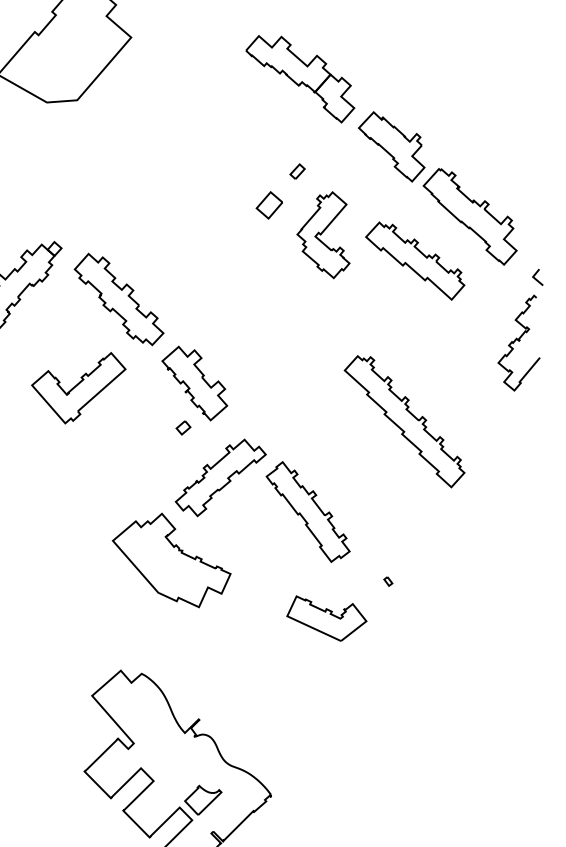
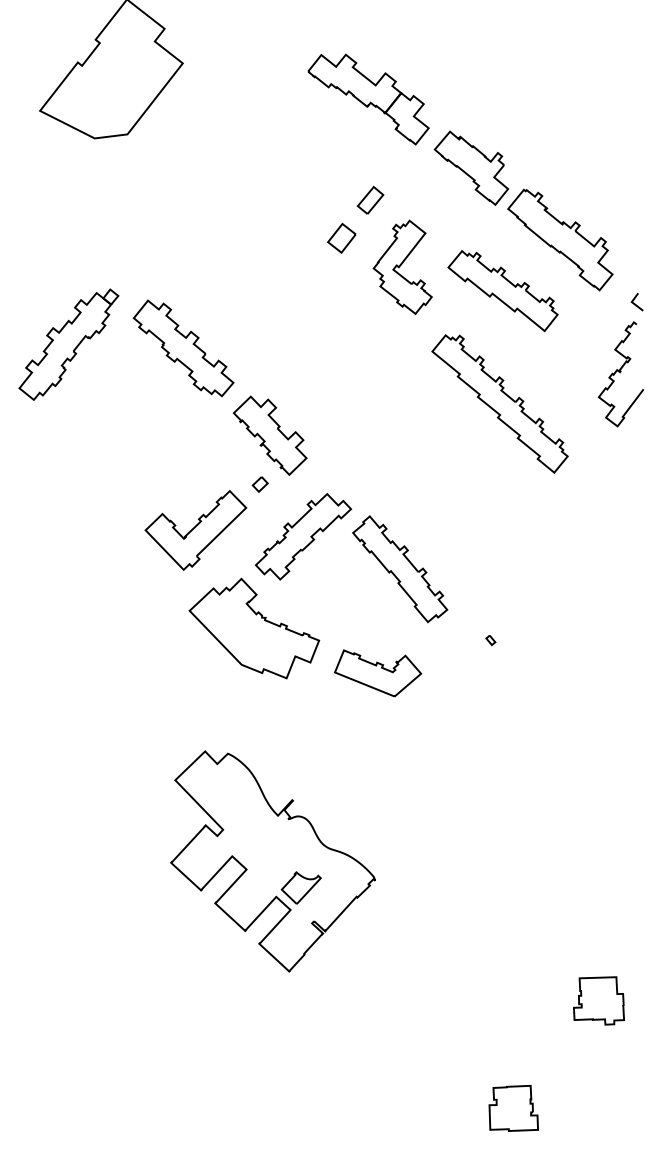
part: (297, 171) -> (370, 199), size x1.67
part: (77, 387) -> (195, 530), moved
part: (404, 421) -> (499, 403), moved
part: (327, 619) -> (378, 673), moved

